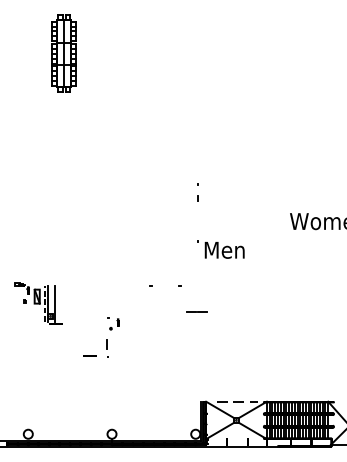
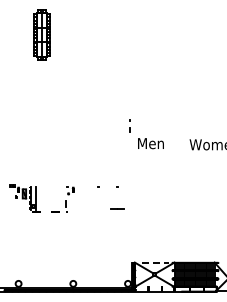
text: (223, 250) -> (150, 143), moved
line: (196, 311) -> (117, 208), moved
part: (101, 337) -> (62, 199), moved

